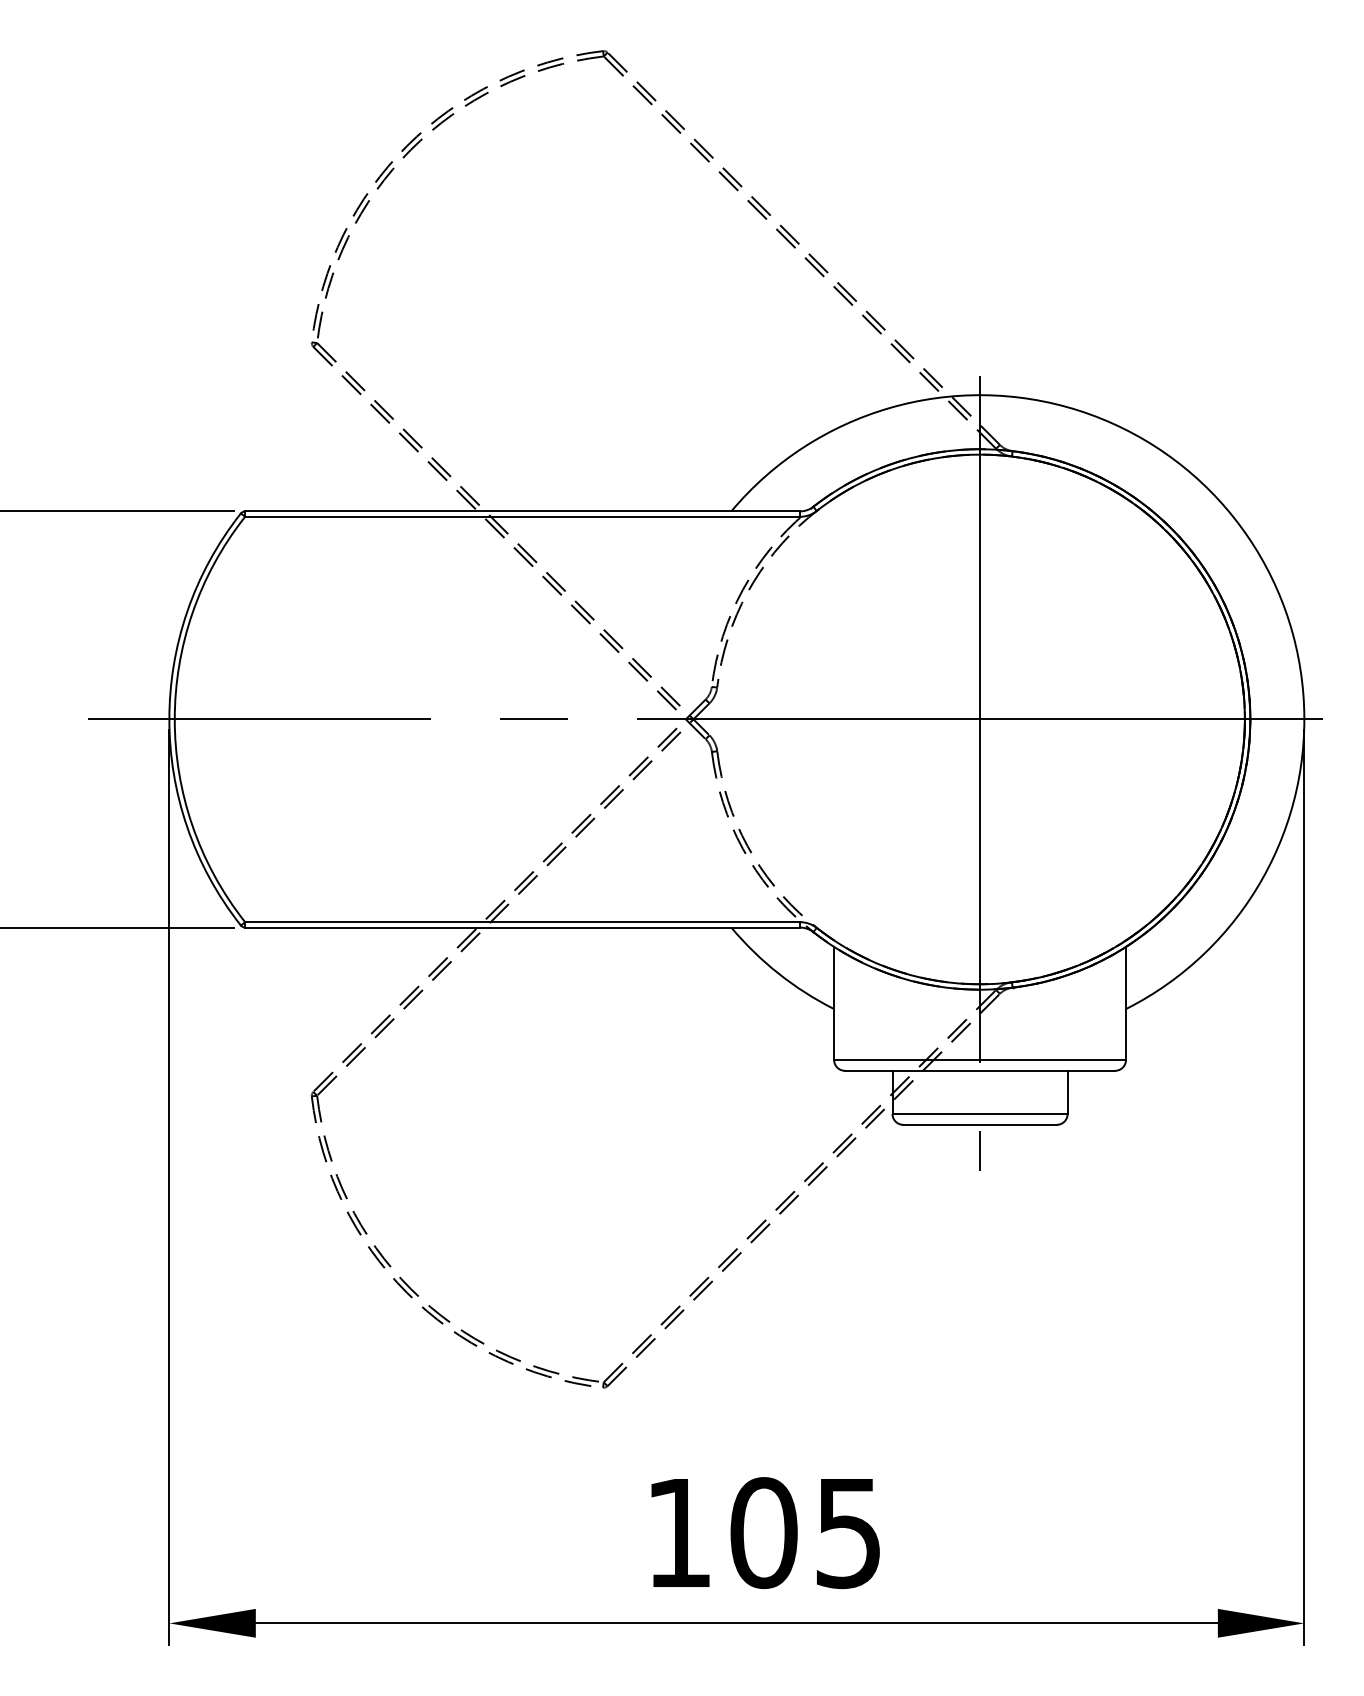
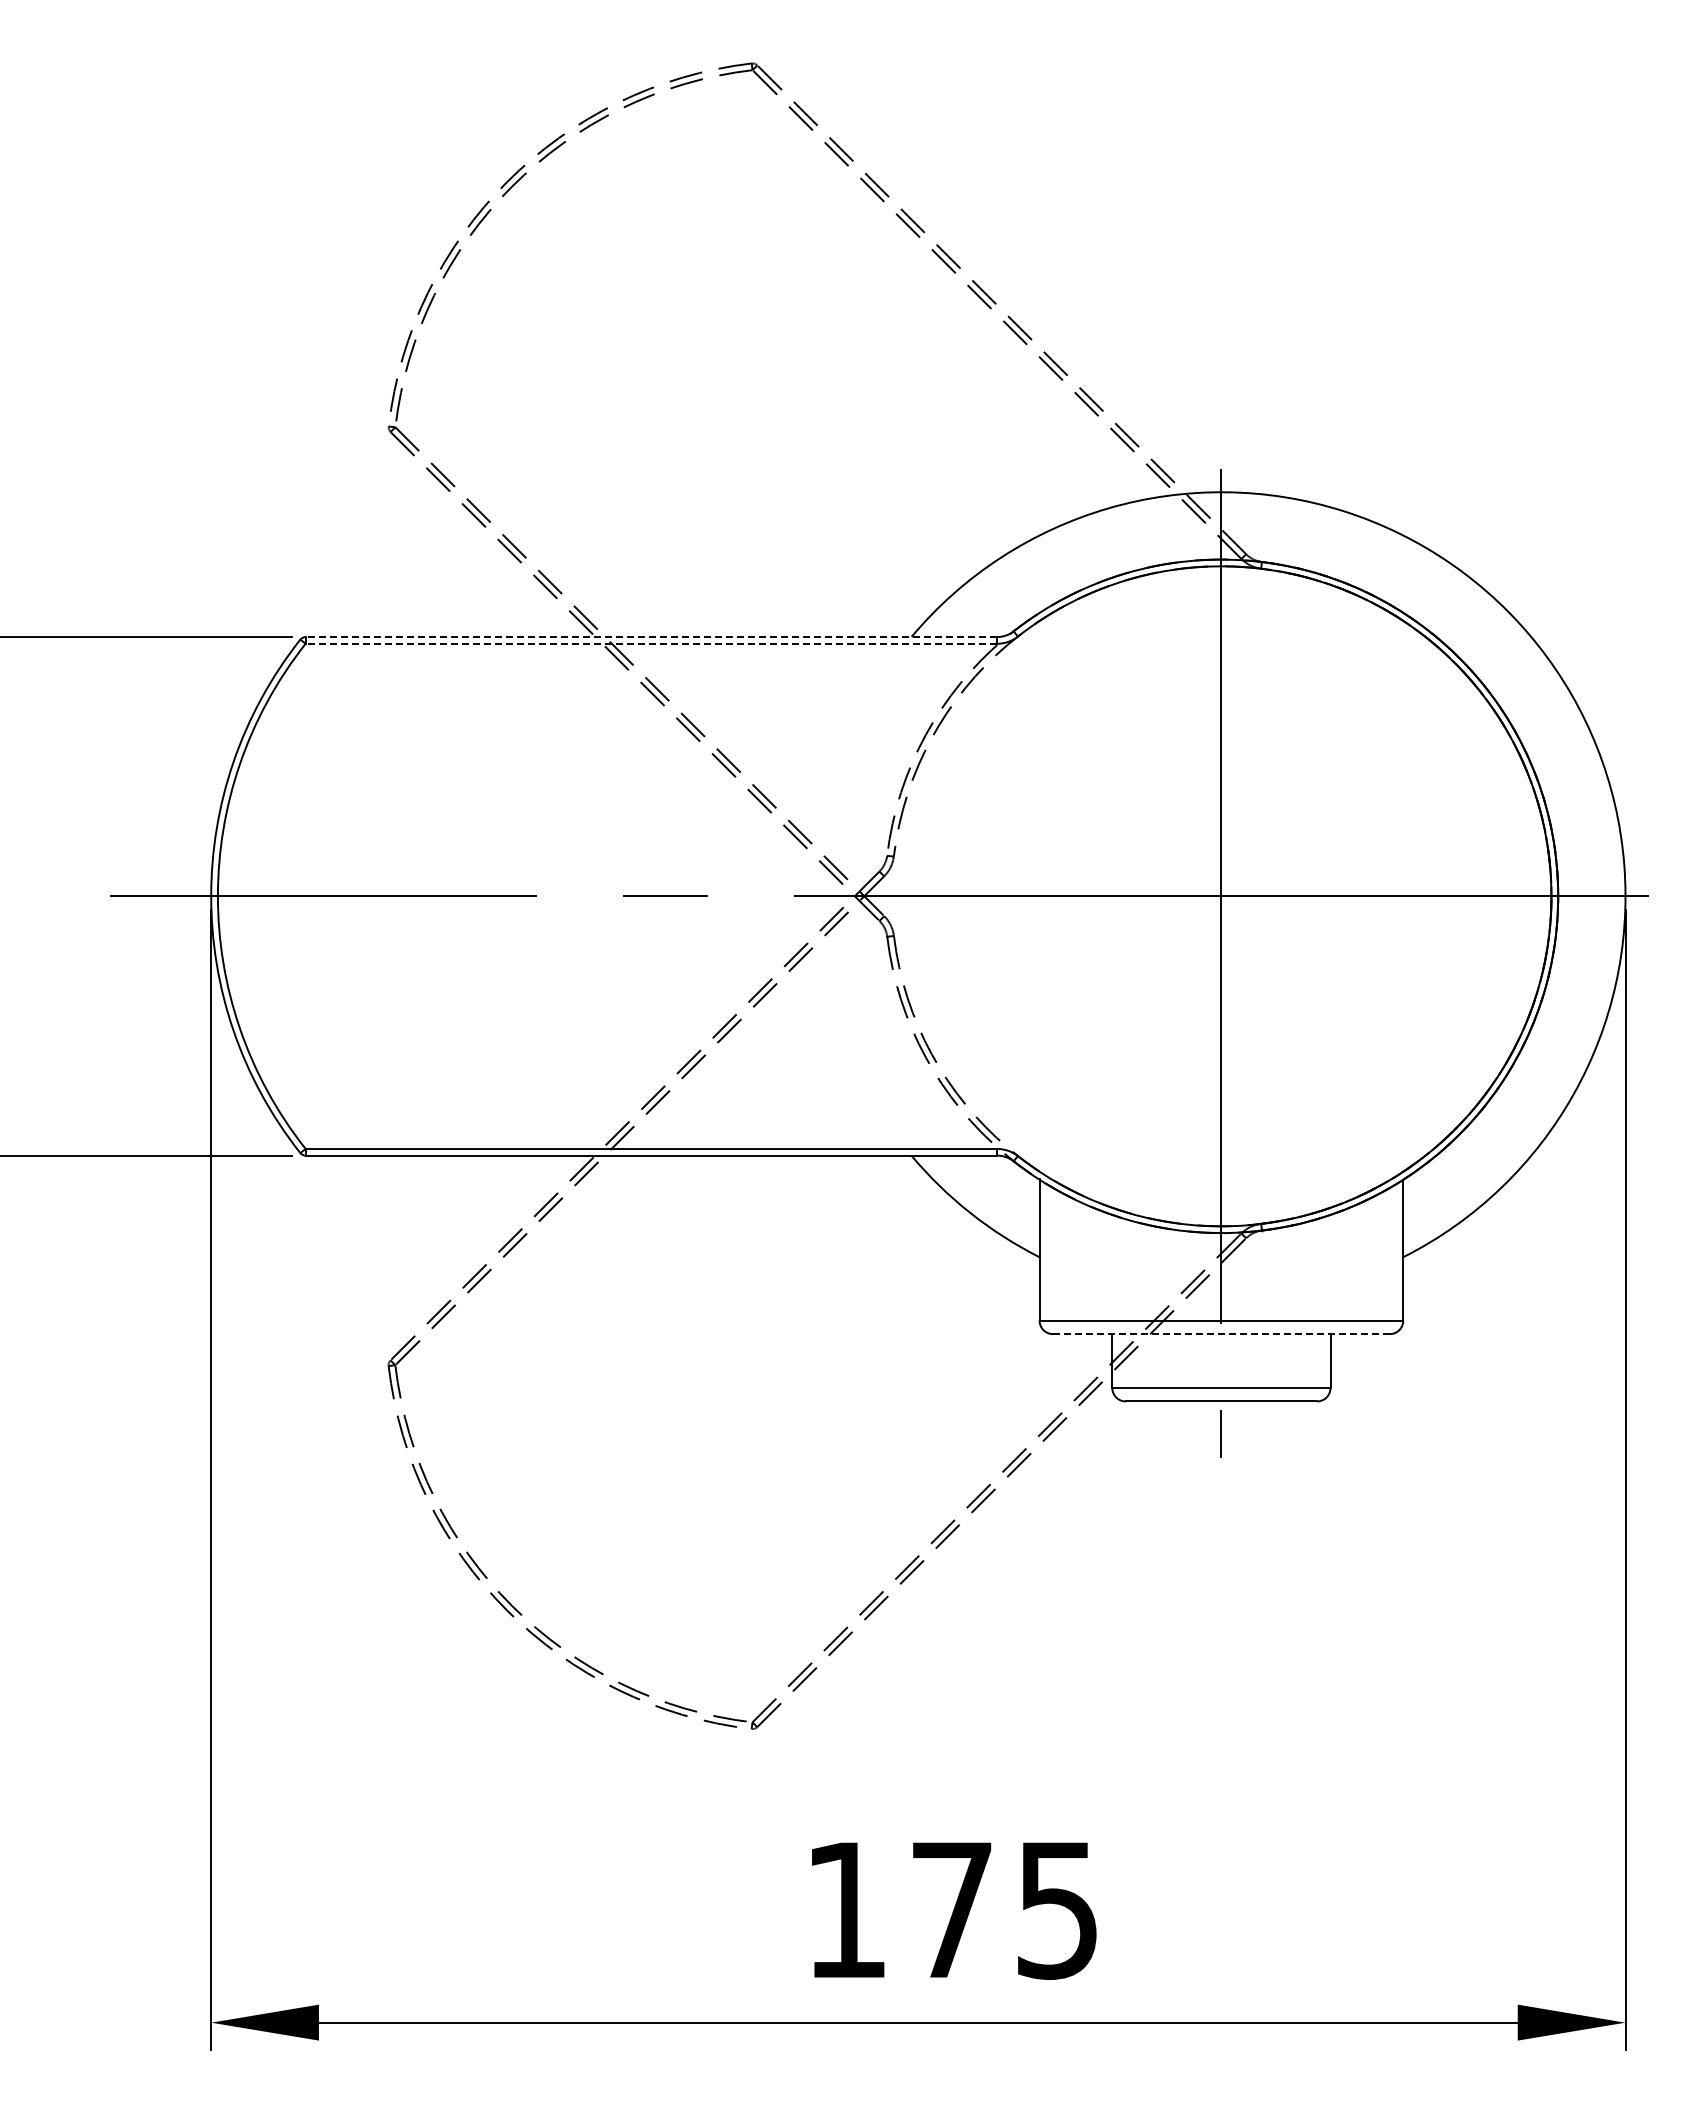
line: (522, 511) -> (651, 637), solid -> dashed
line: (522, 516) -> (651, 643), solid -> dashed
line: (979, 1071) -> (1220, 1334), solid -> dashed
text: (764, 1532) -> (952, 1909), 105 -> 175

